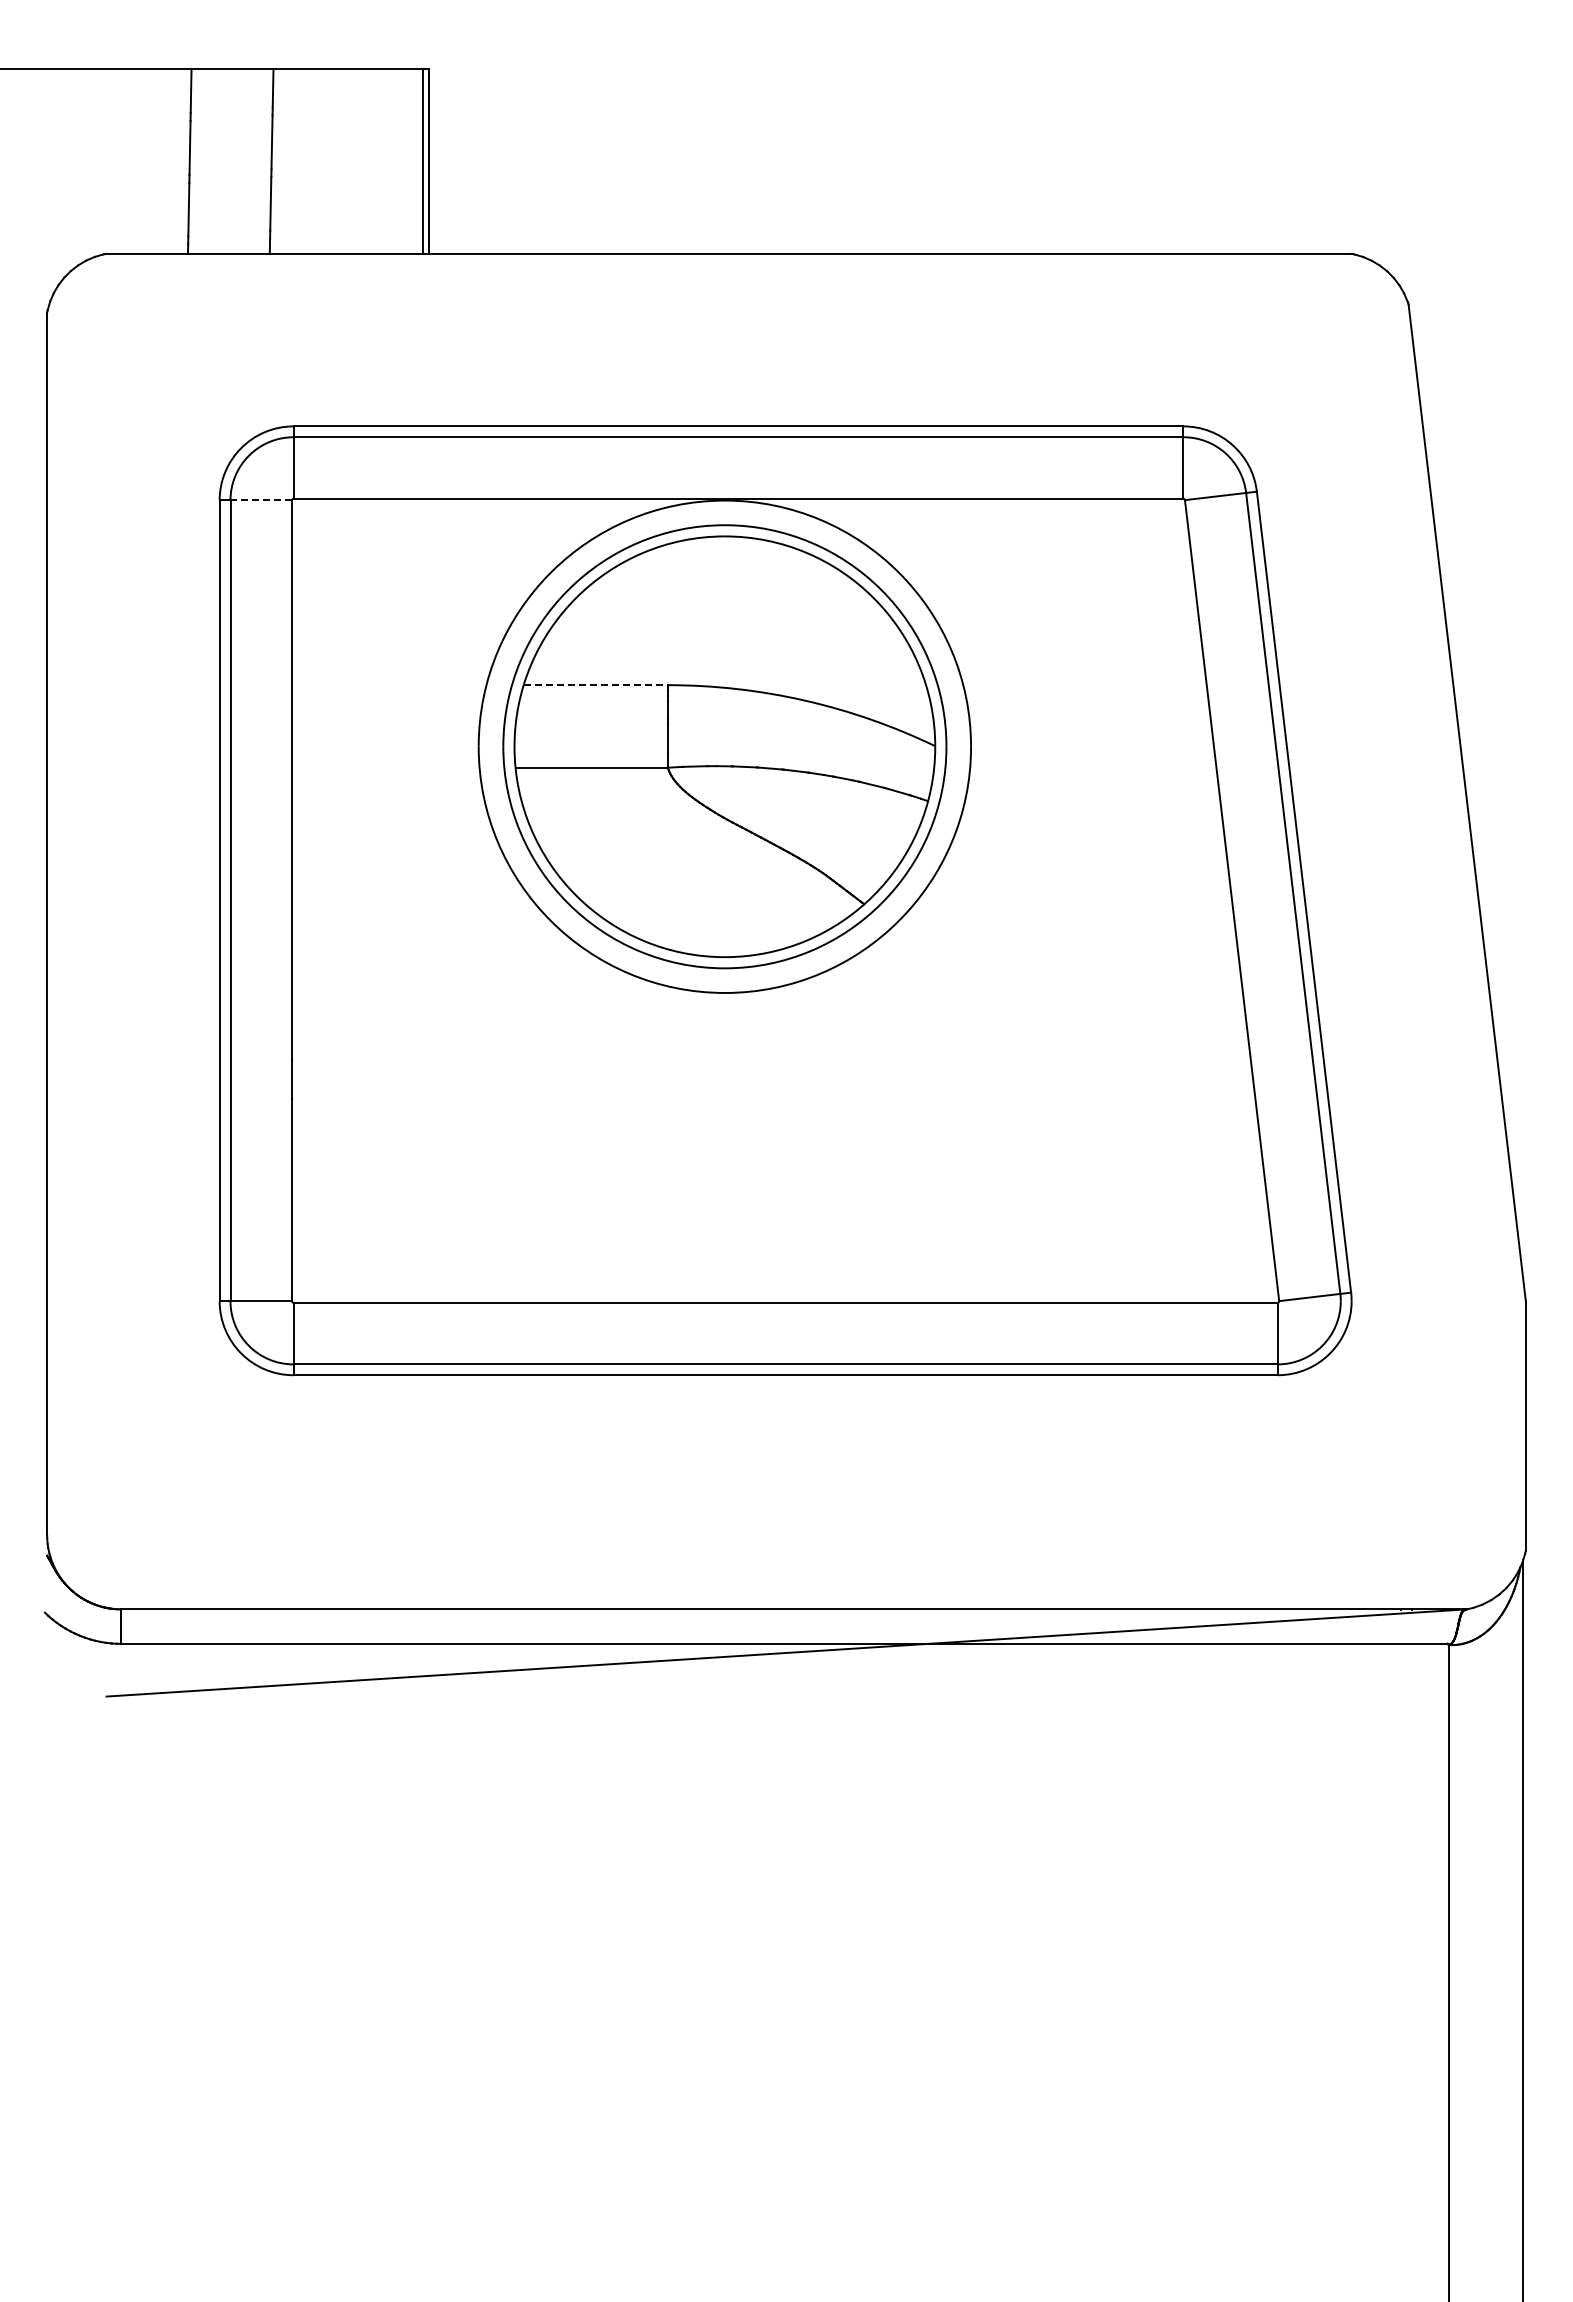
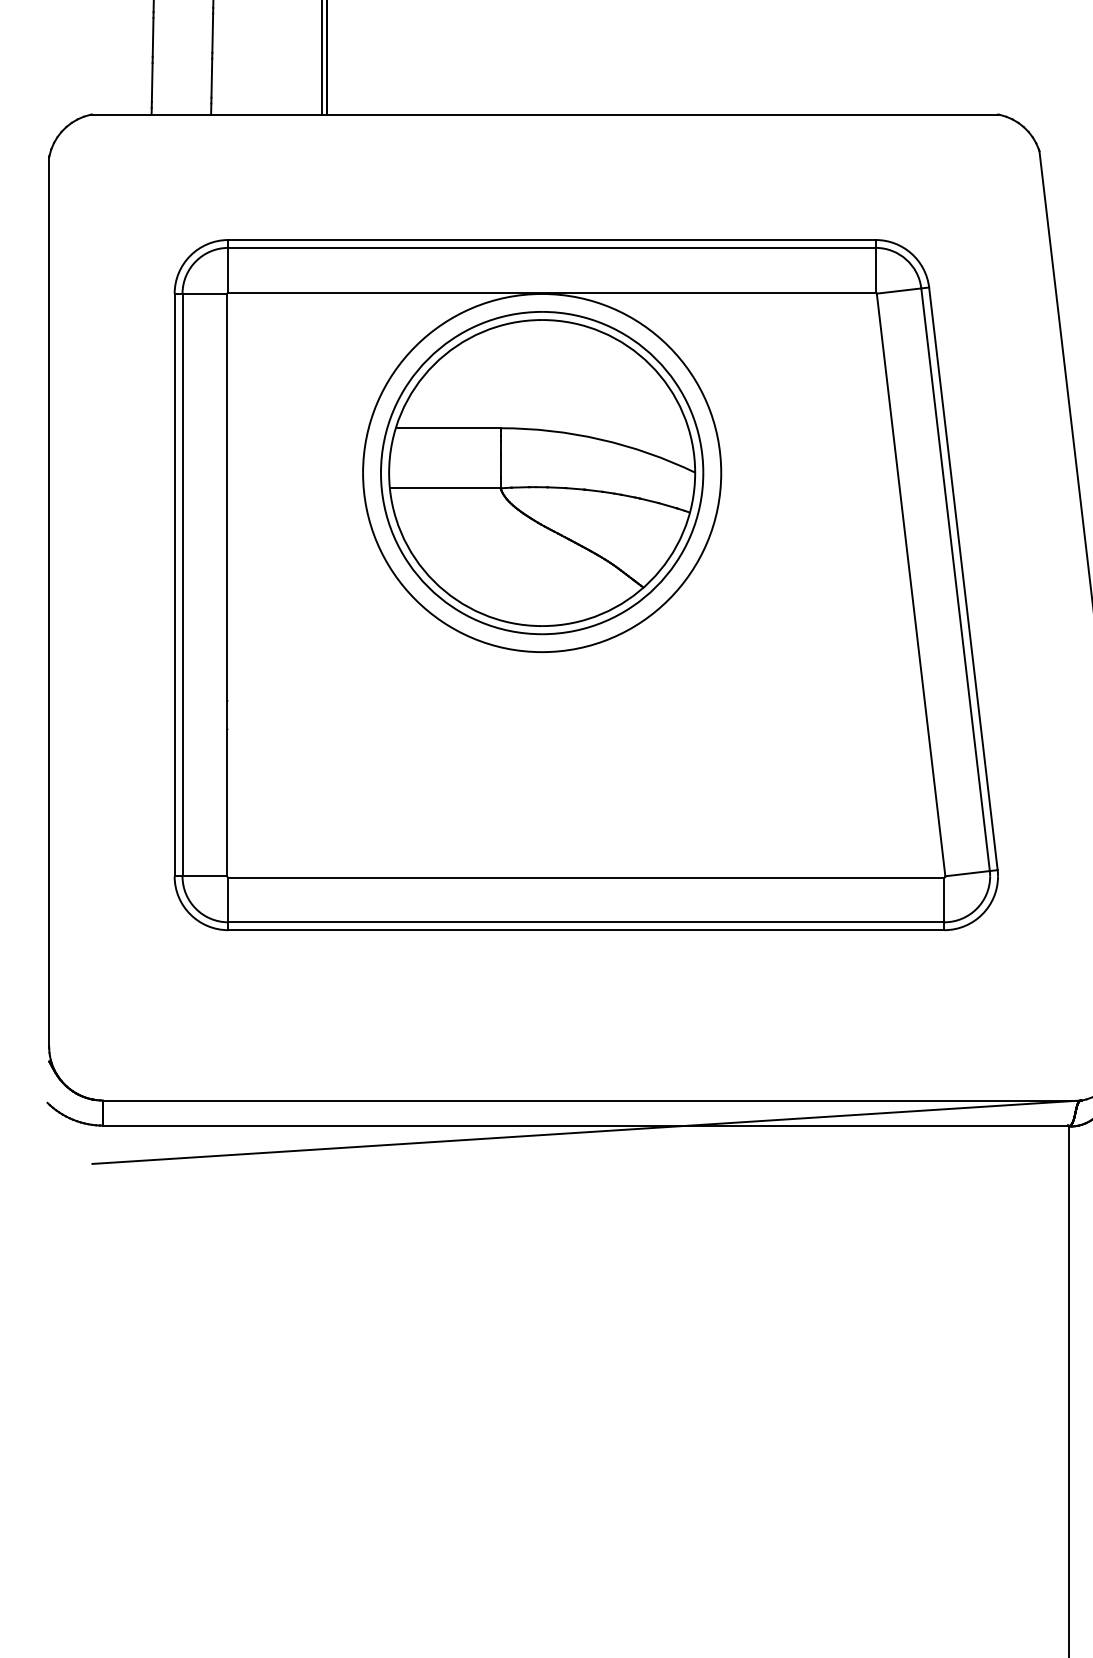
line: (261, 500) -> (205, 293), dashed -> solid
line: (595, 685) -> (448, 428), dashed -> solid

